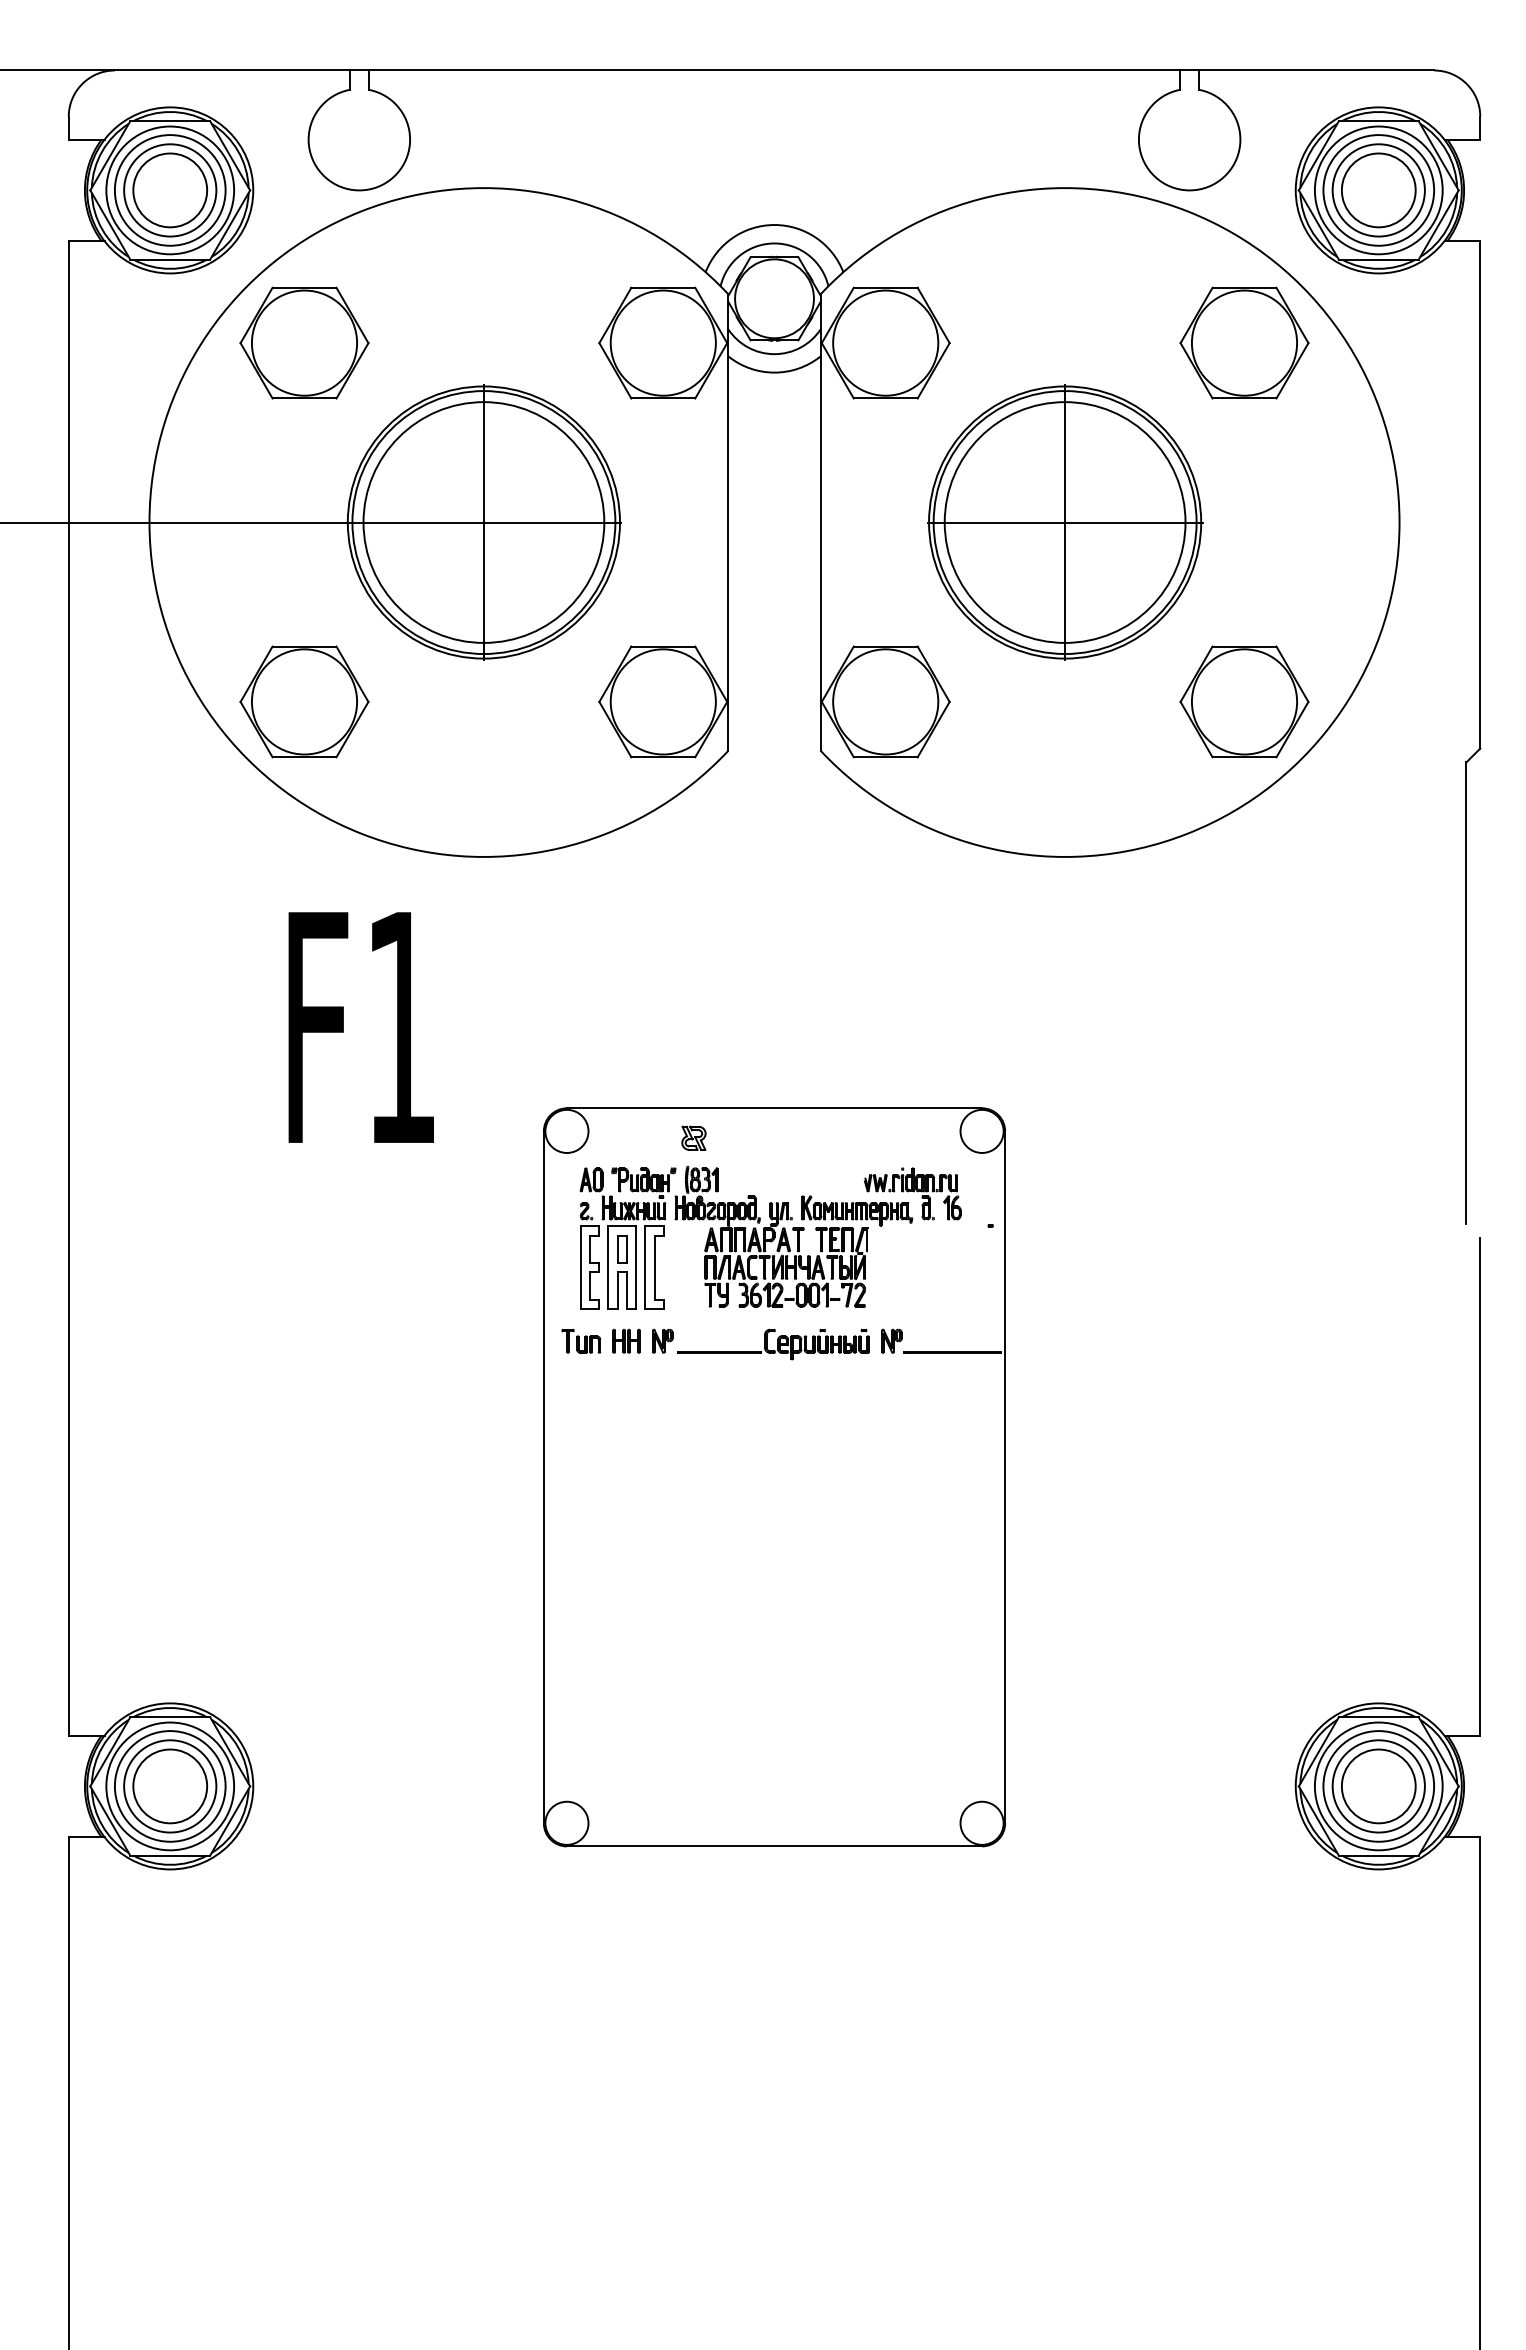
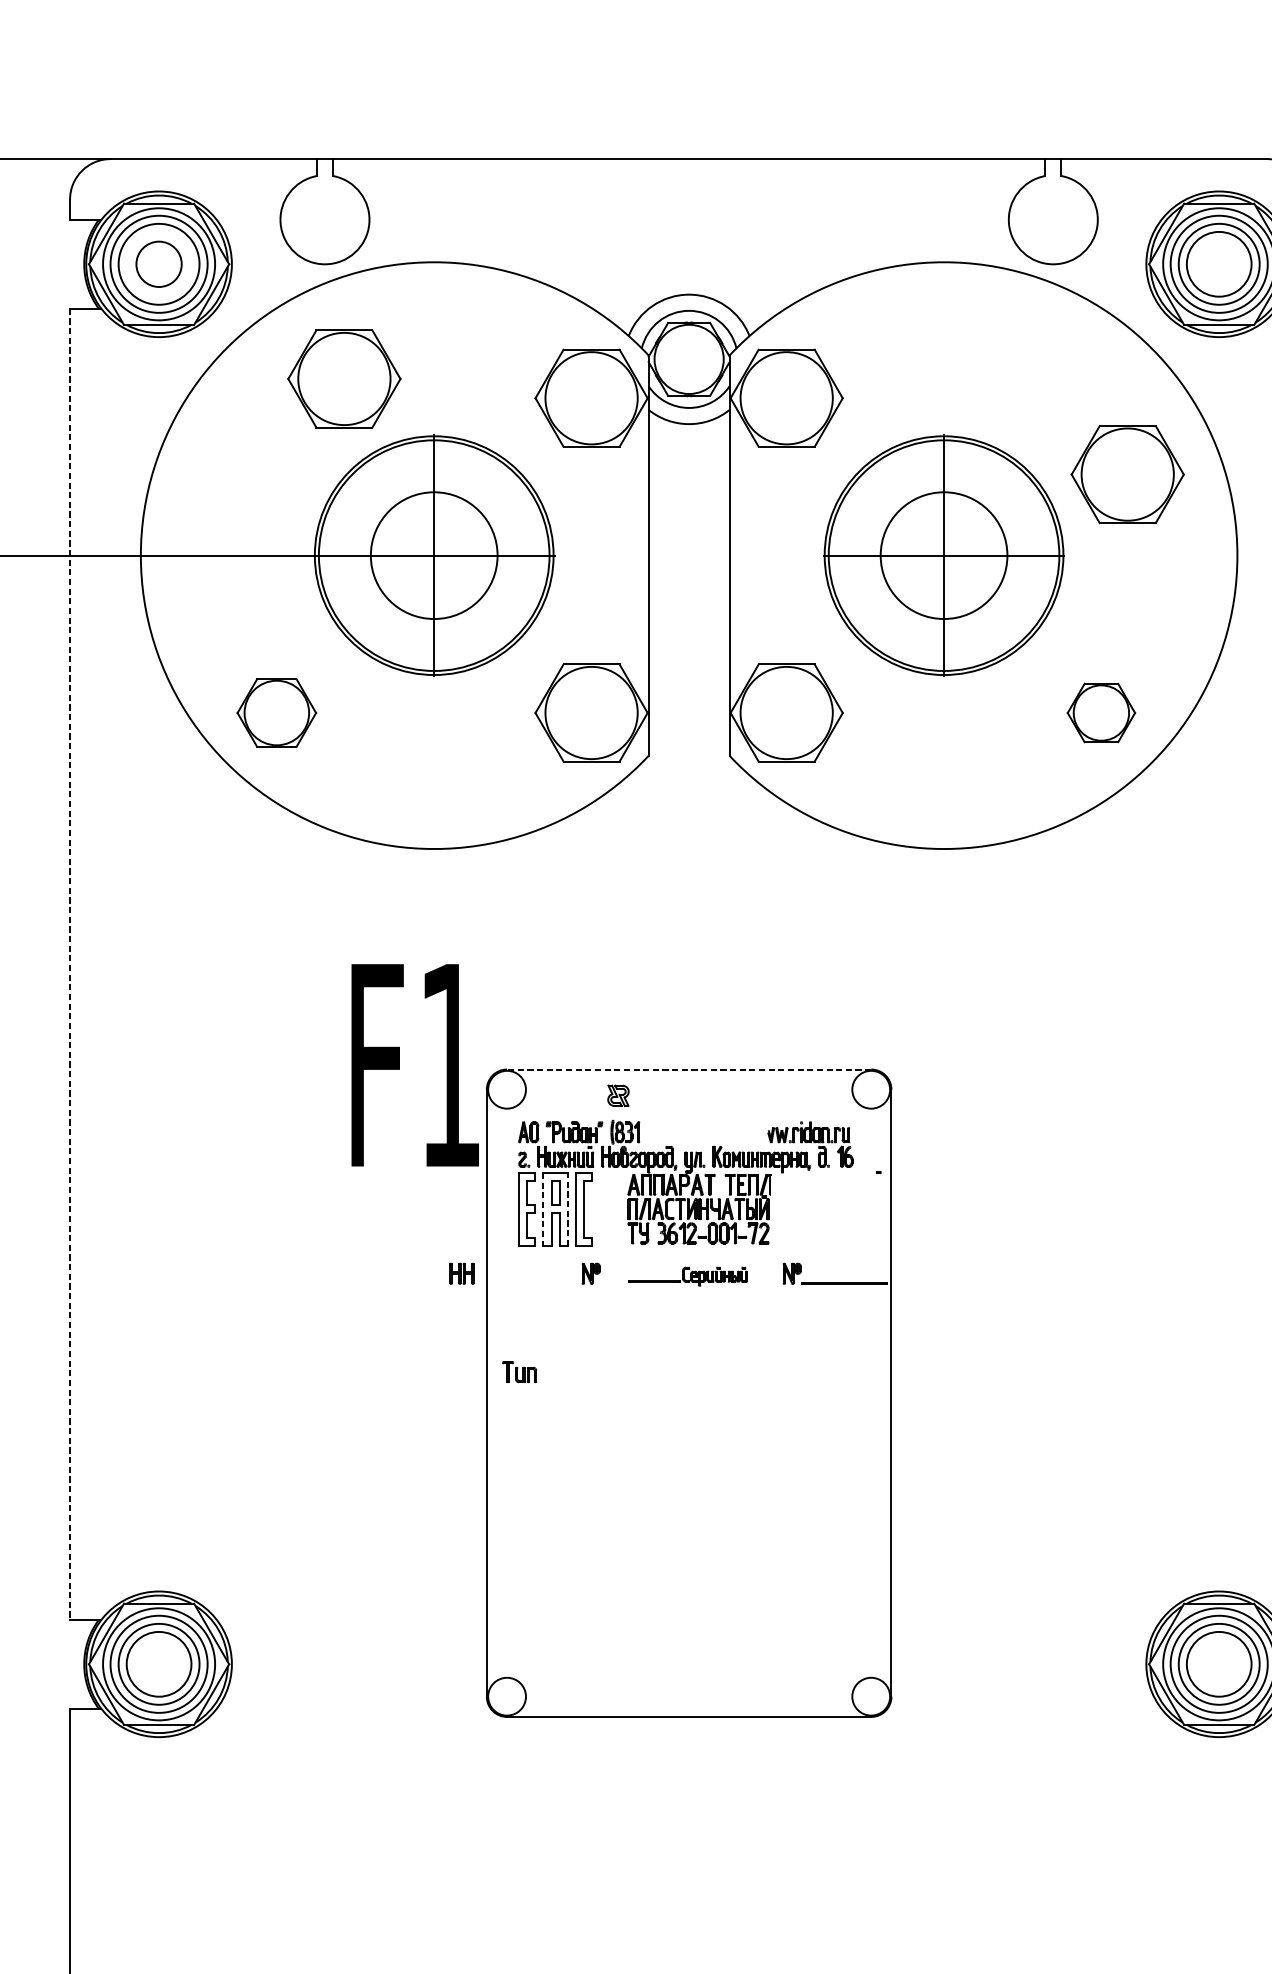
circle: (170, 190) -> (159, 264), size x0.7
part: (304, 342) -> (344, 378), moved
part: (1244, 342) -> (1127, 474), moved
circle: (483, 522) -> (433, 555), size x0.6
circle: (1064, 522) -> (943, 555), size x0.6
part: (304, 701) -> (276, 712), size x0.7
part: (1244, 701) -> (1101, 712), size x0.6
line: (68, 988) -> (69, 964), solid -> dashed
text: (360, 1027) -> (414, 1065), moved
line: (774, 1108) -> (689, 1069), solid -> dashed
line: (608, 1267) -> (543, 1209), solid -> dashed
line: (636, 1267) -> (568, 1209), solid -> dashed
part: (581, 1340) -> (519, 1371), moved
part: (626, 1340) -> (461, 1273), moved
part: (773, 1344) -> (688, 1276), size x0.7

